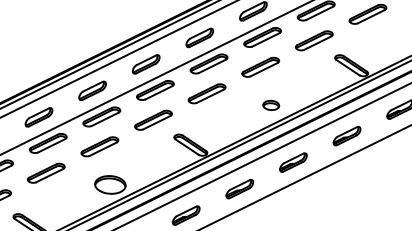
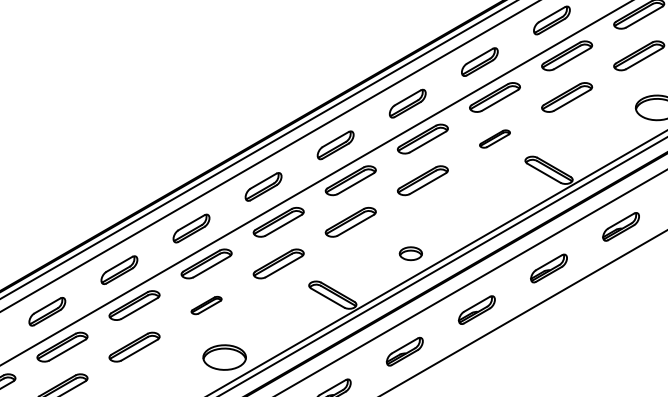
part: (313, 40) -> (494, 138), size x0.6
part: (270, 105) -> (410, 253), moved
part: (99, 146) -> (206, 305), size x0.6

